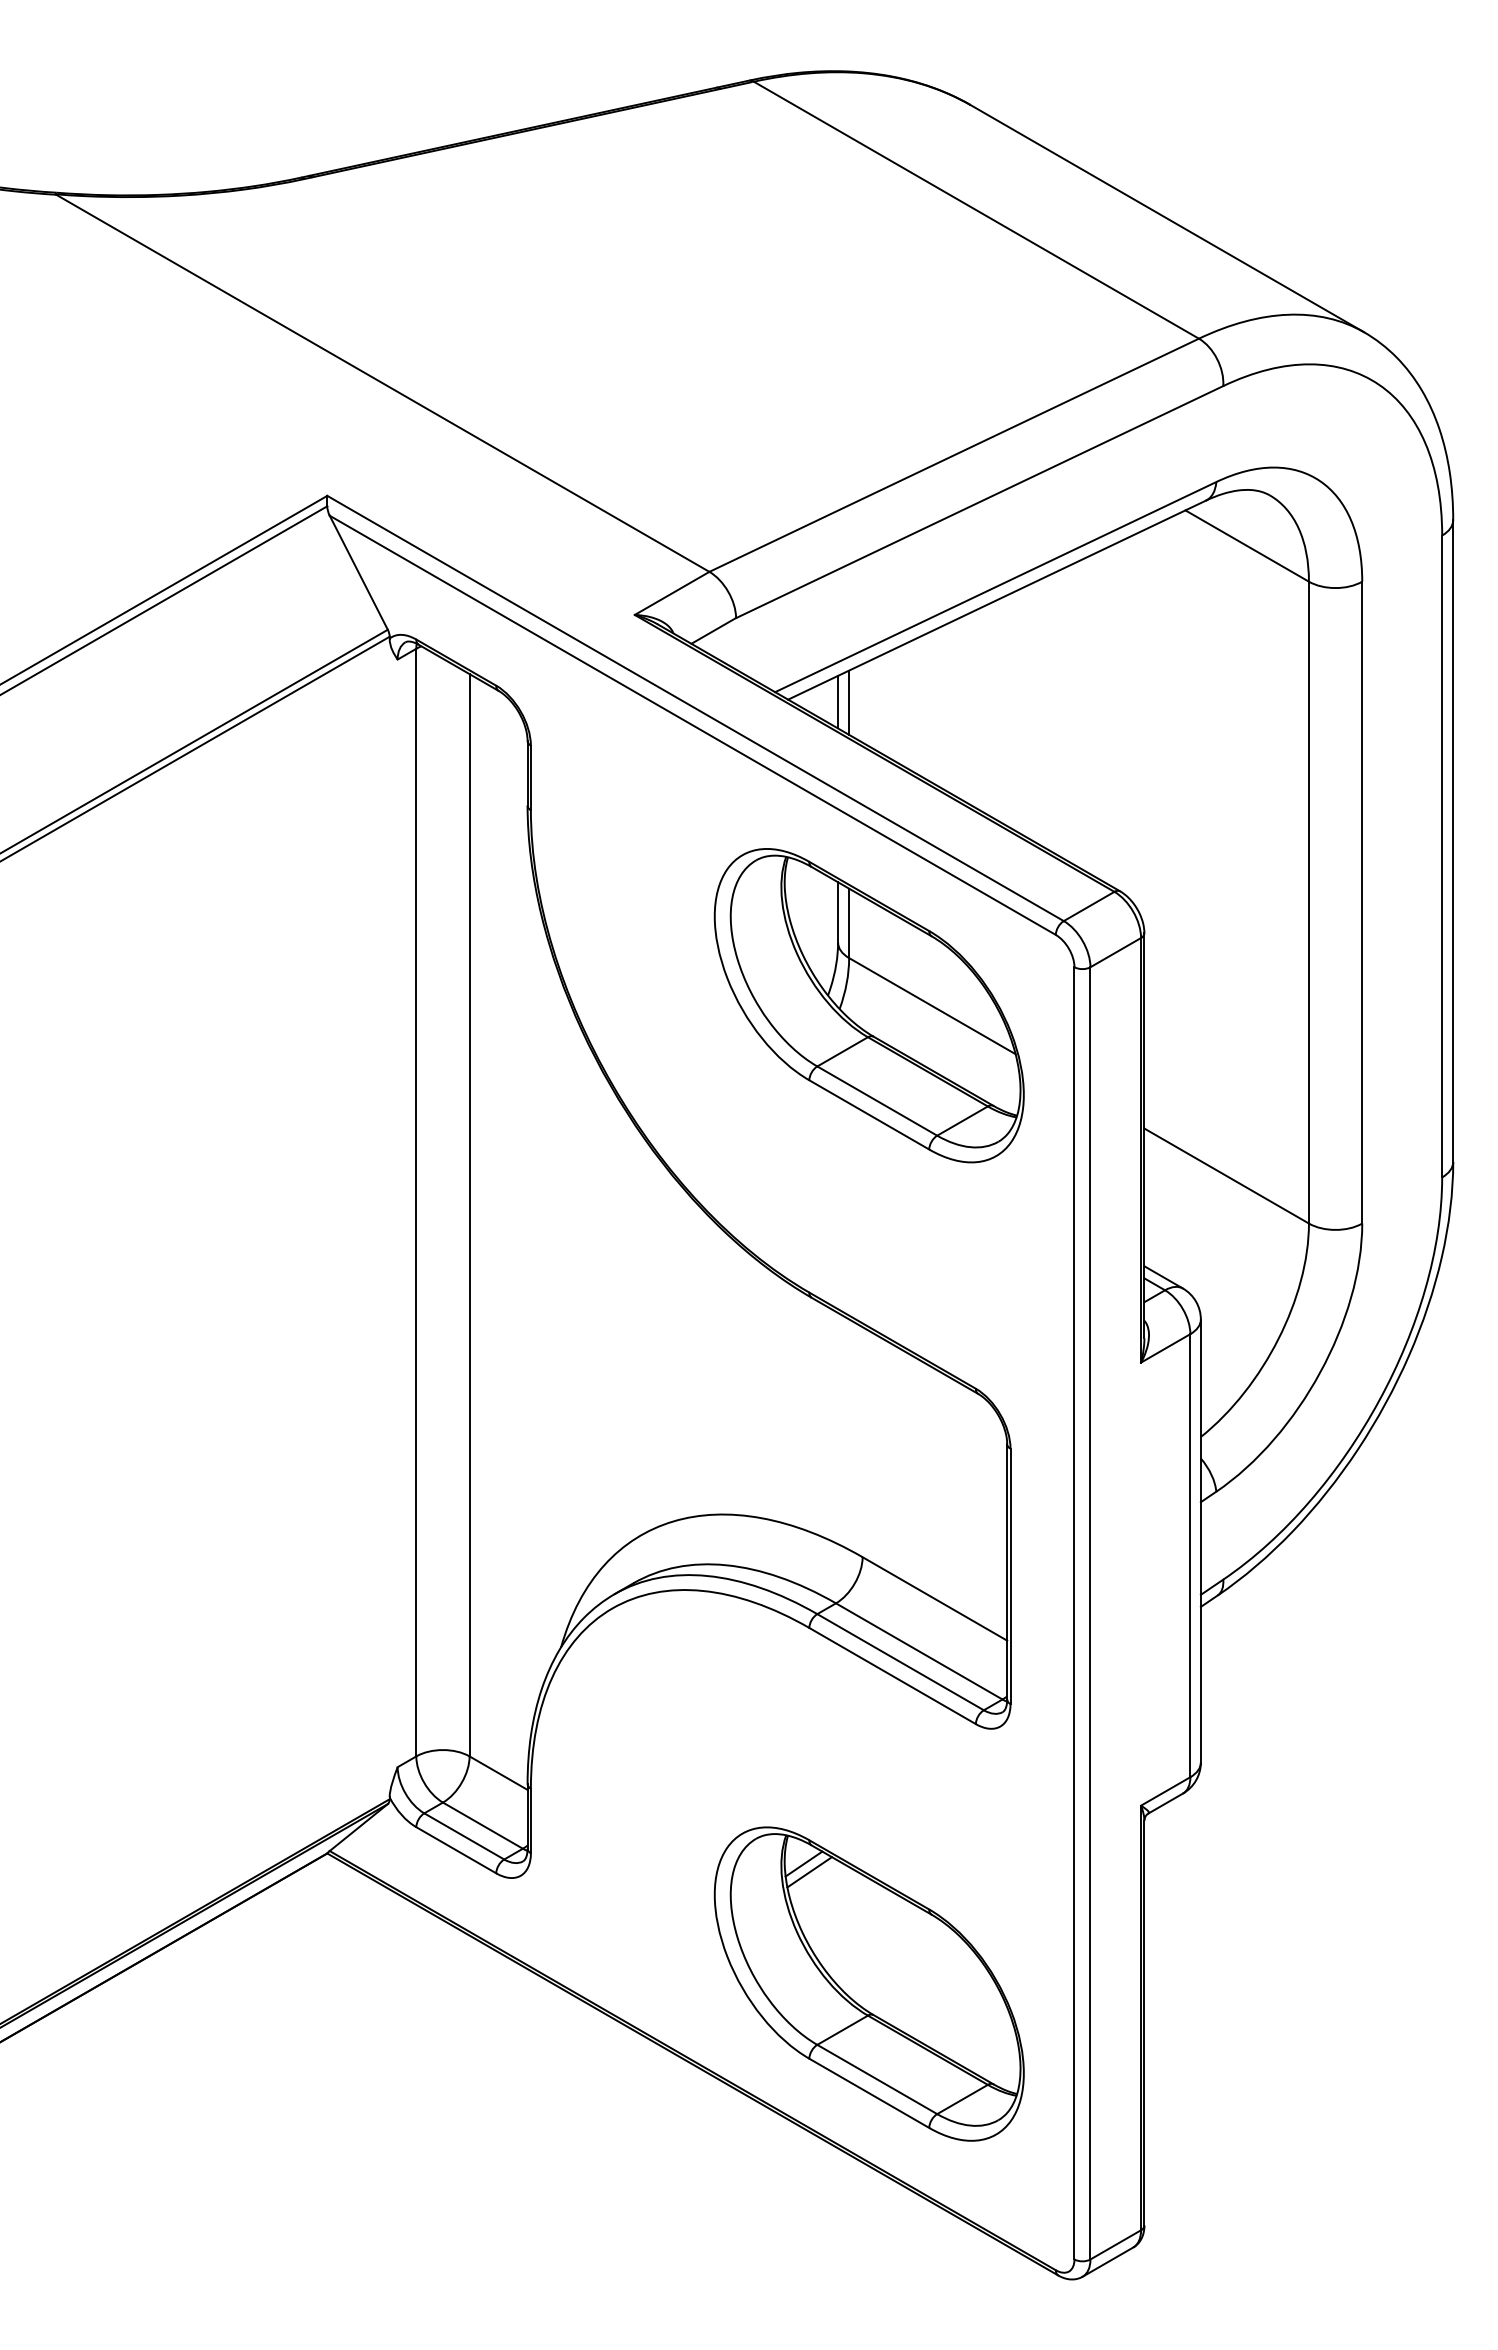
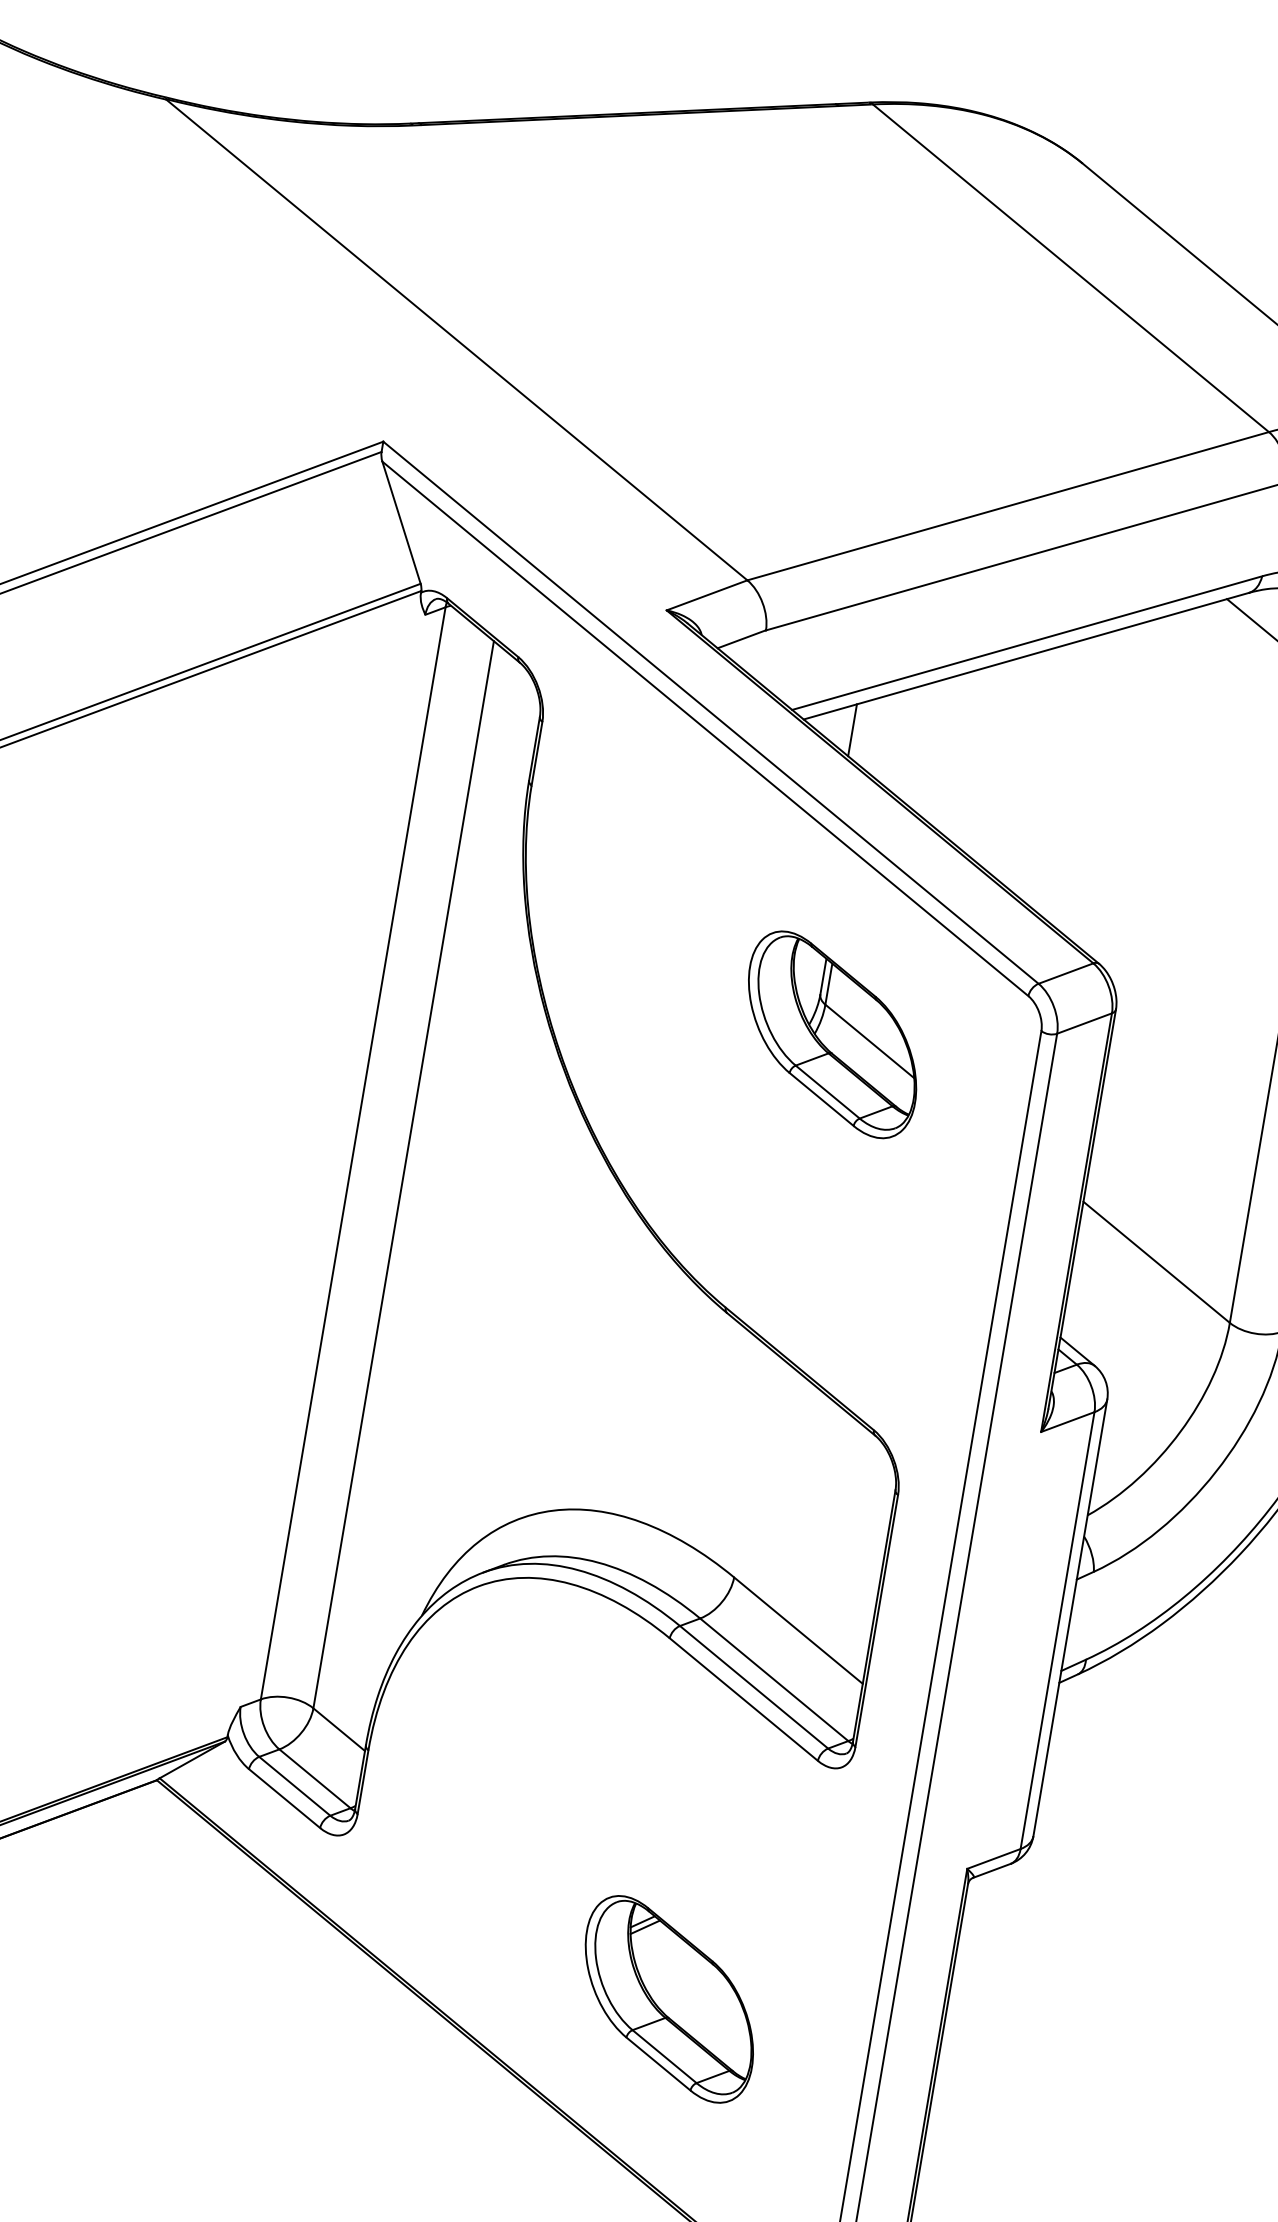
line: (849, 702) -> (863, 732), removed
part: (868, 1005) -> (831, 1034), size x0.6
part: (868, 1983) -> (668, 1998), size x0.6

